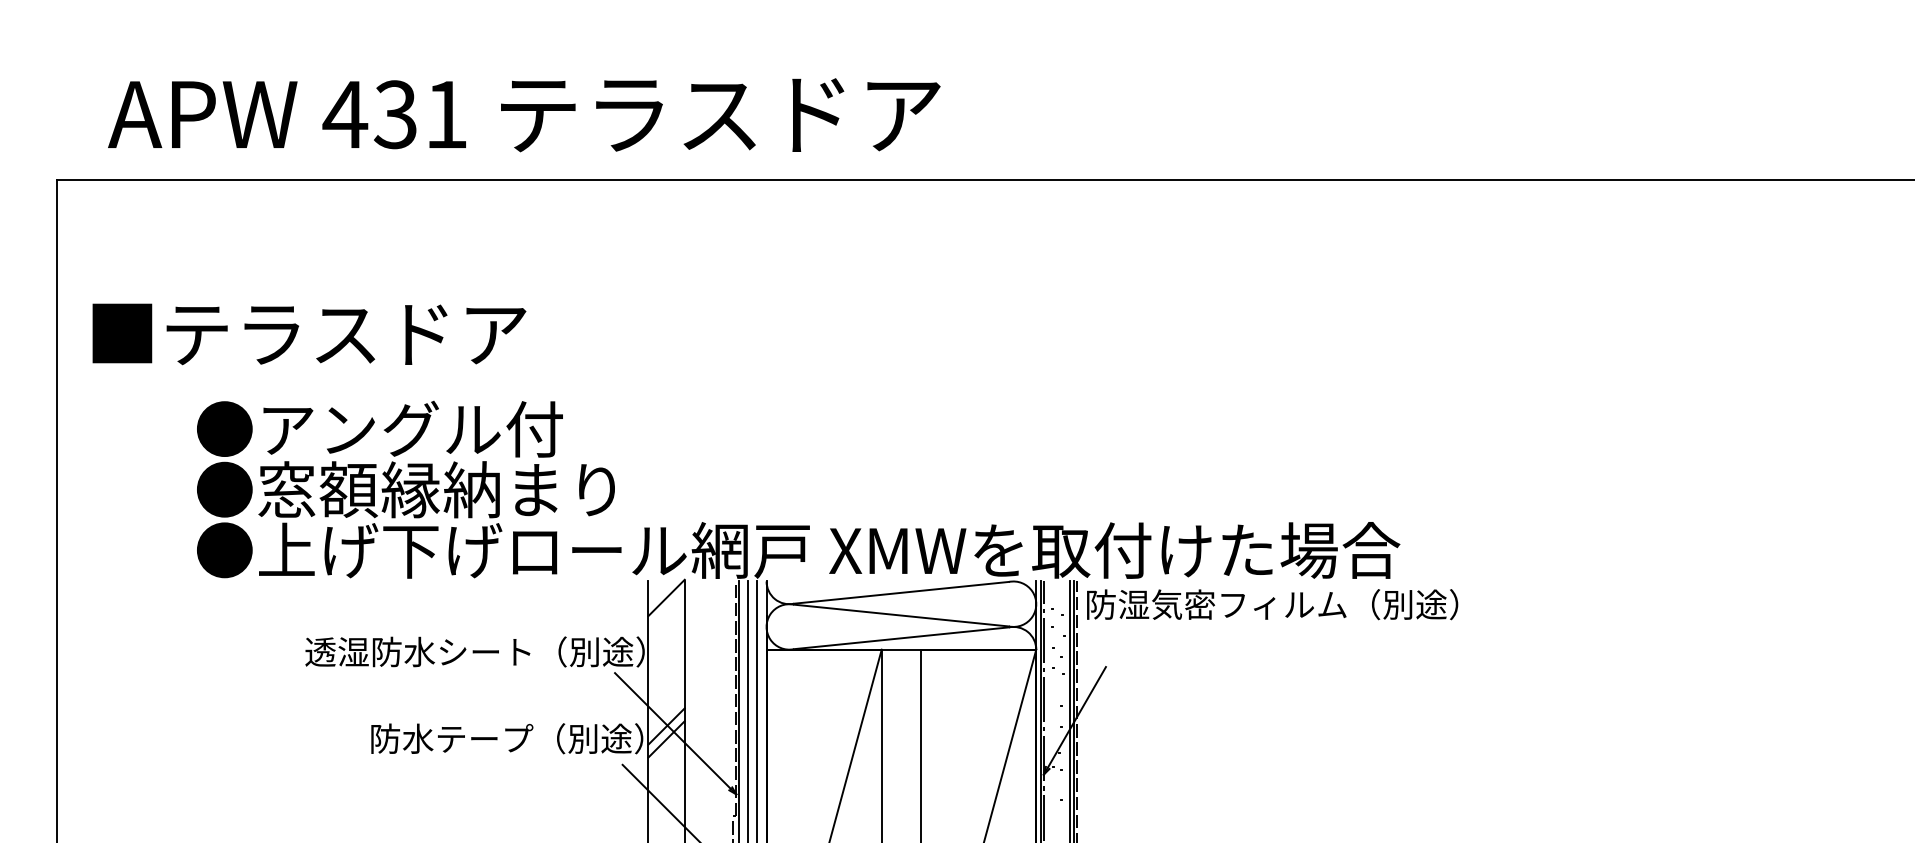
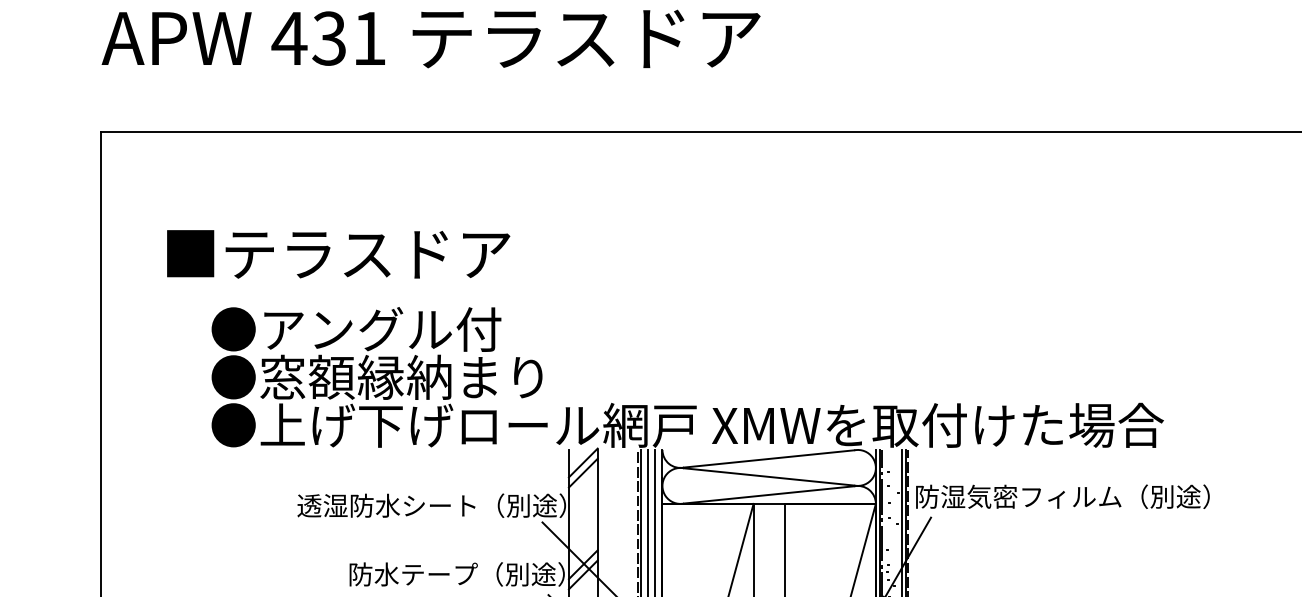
text: (524, 115) -> (431, 39), moved
text: (309, 334) -> (338, 254), moved
text: (1272, 604) -> (1062, 496), moved
line: (666, 610) -> (583, 472), added

